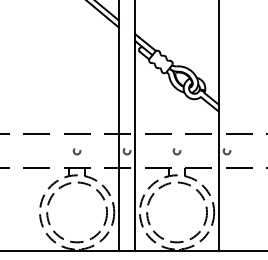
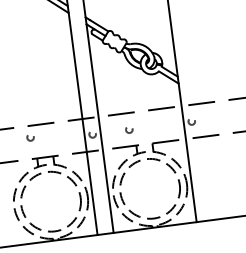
circle: (76, 151) -> (30, 137), moved
circle: (176, 151) -> (128, 130), moved

